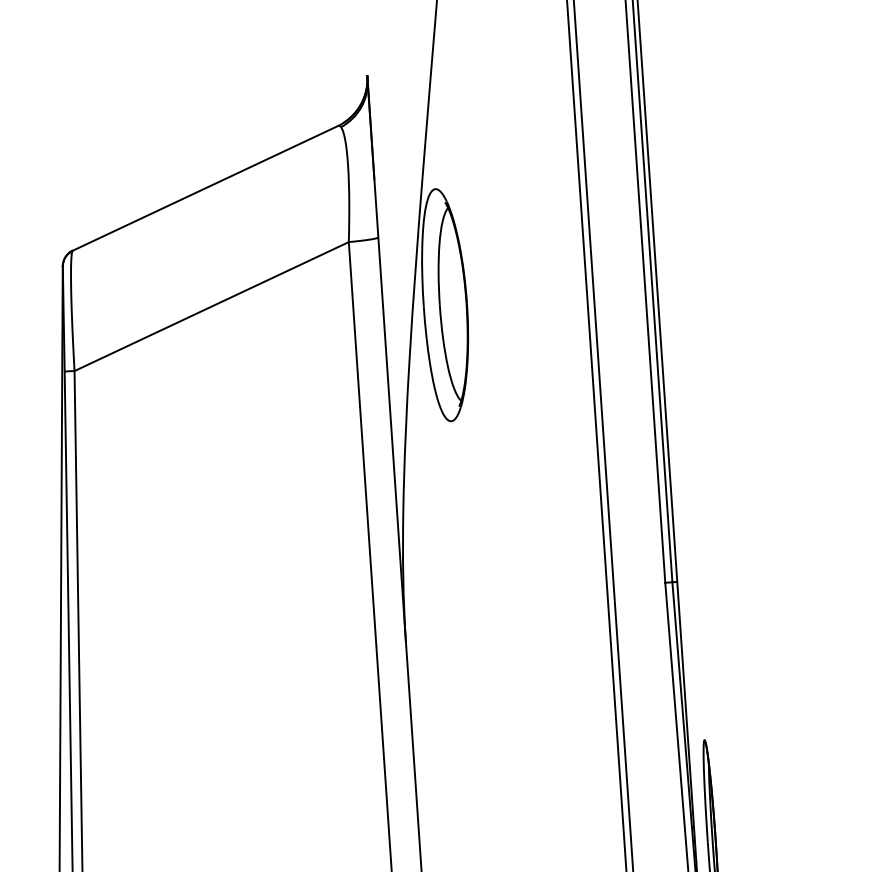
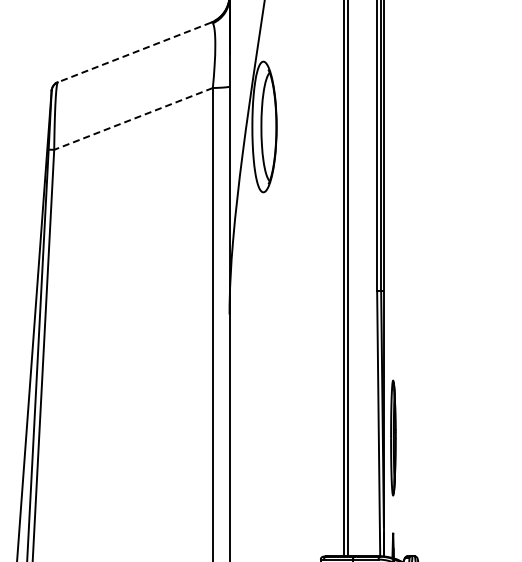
line: (205, 188) -> (134, 52), solid -> dashed
line: (211, 307) -> (133, 119), solid -> dashed

